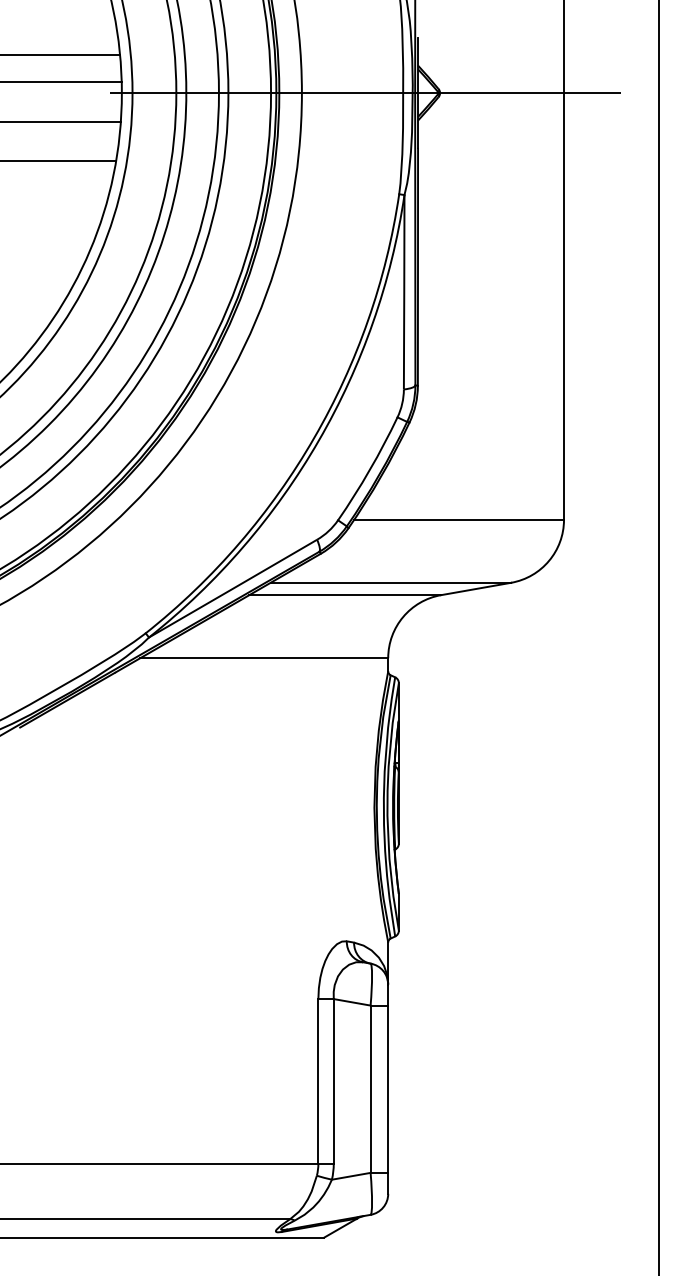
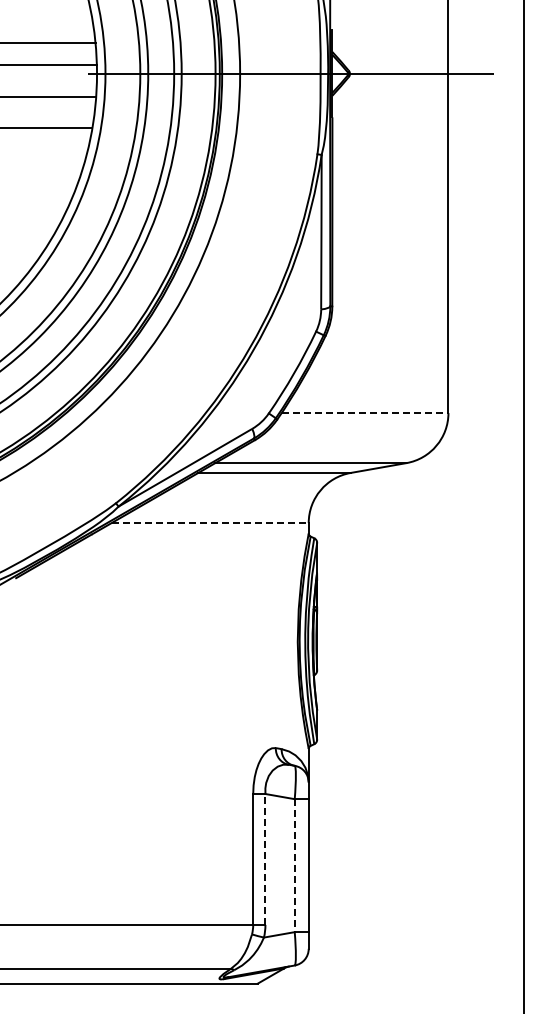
line: (459, 520) -> (365, 413), solid -> dashed
line: (264, 658) -> (210, 523), solid -> dashed
line: (333, 1080) -> (265, 858), solid -> dashed
line: (370, 1090) -> (294, 866), solid -> dashed

